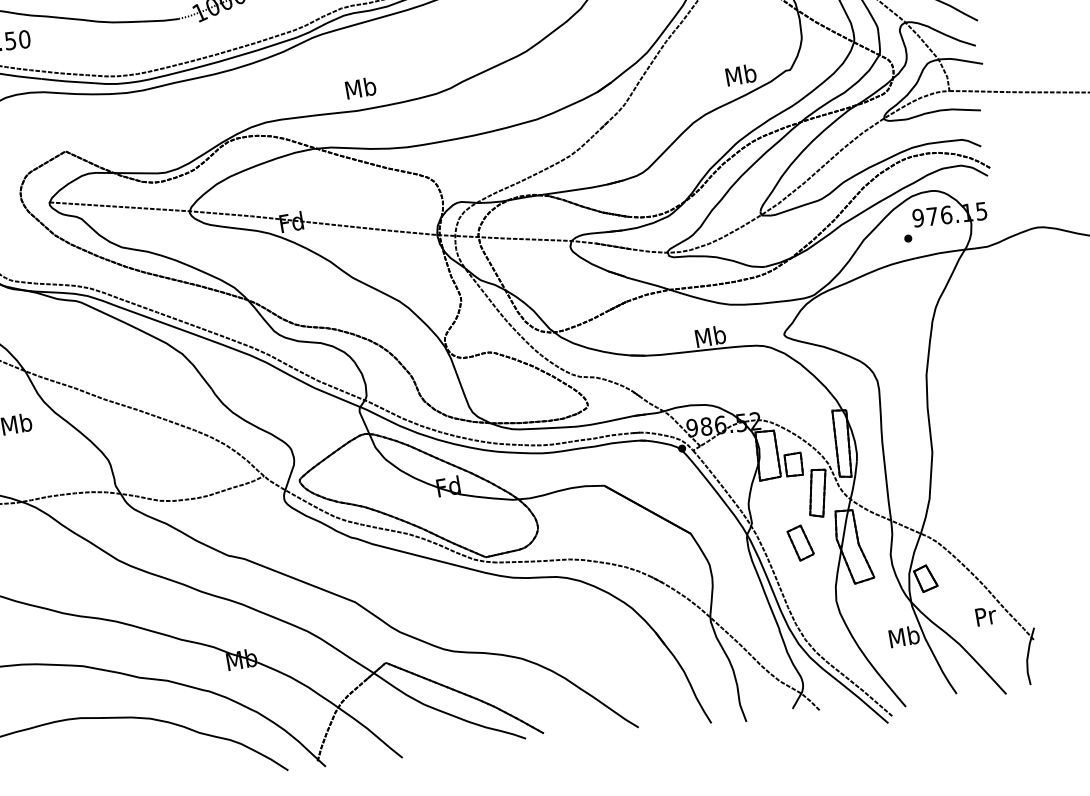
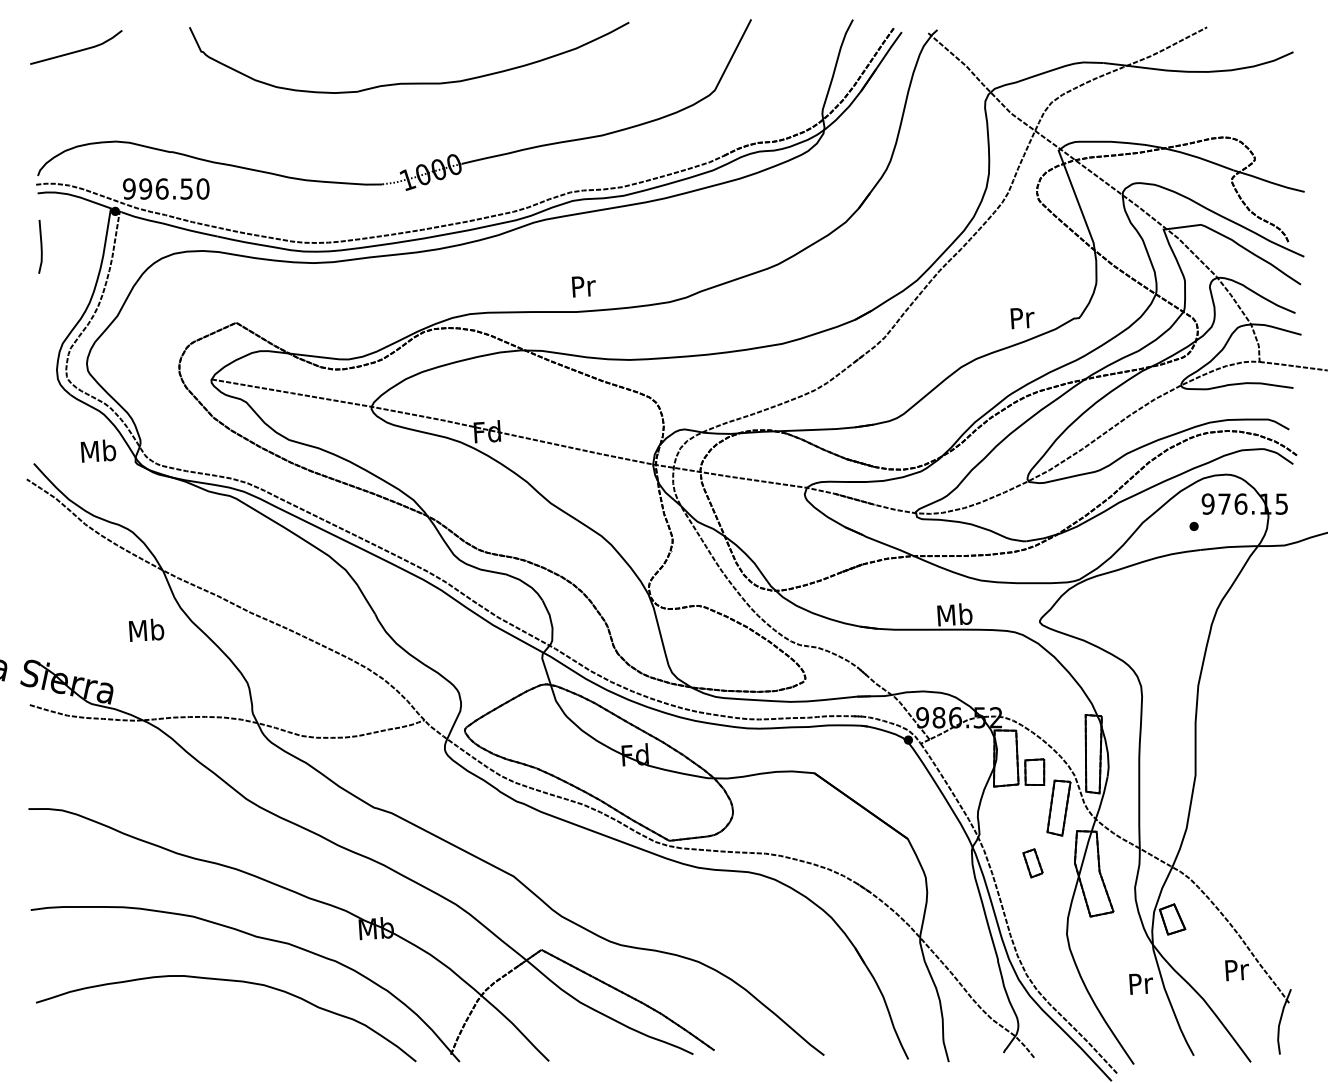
text: (740, 74) -> (1021, 317), Mb -> Pr
text: (360, 87) -> (582, 285), Mb -> Pr
part: (800, 543) -> (1032, 863), size x0.7
text: (904, 636) -> (1140, 983), Mb -> Pr

